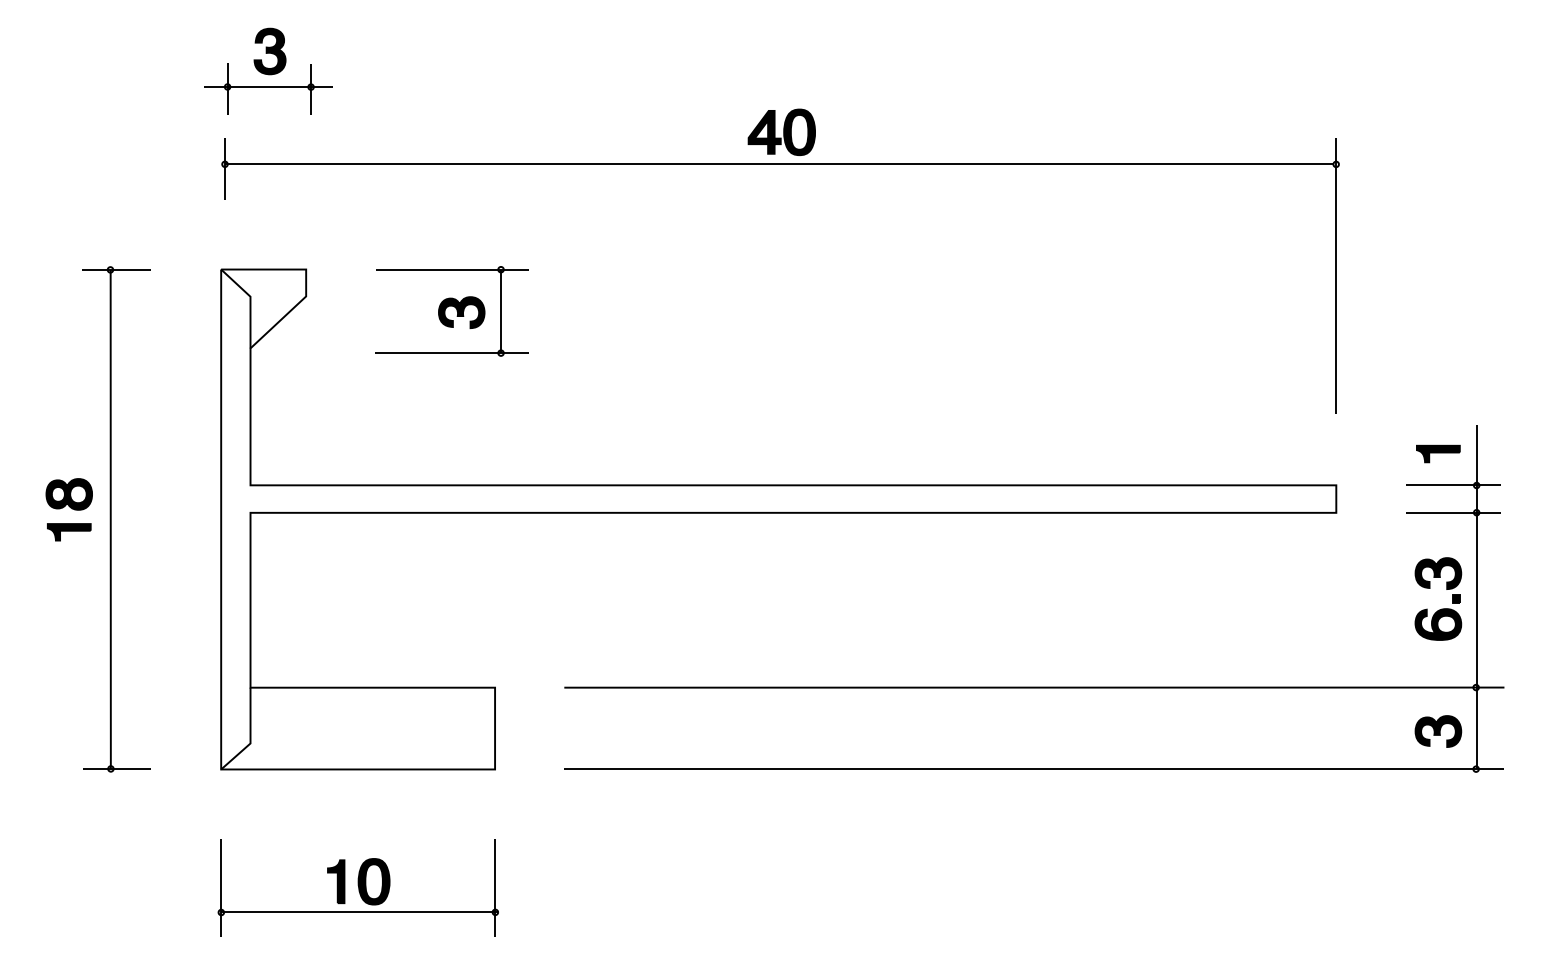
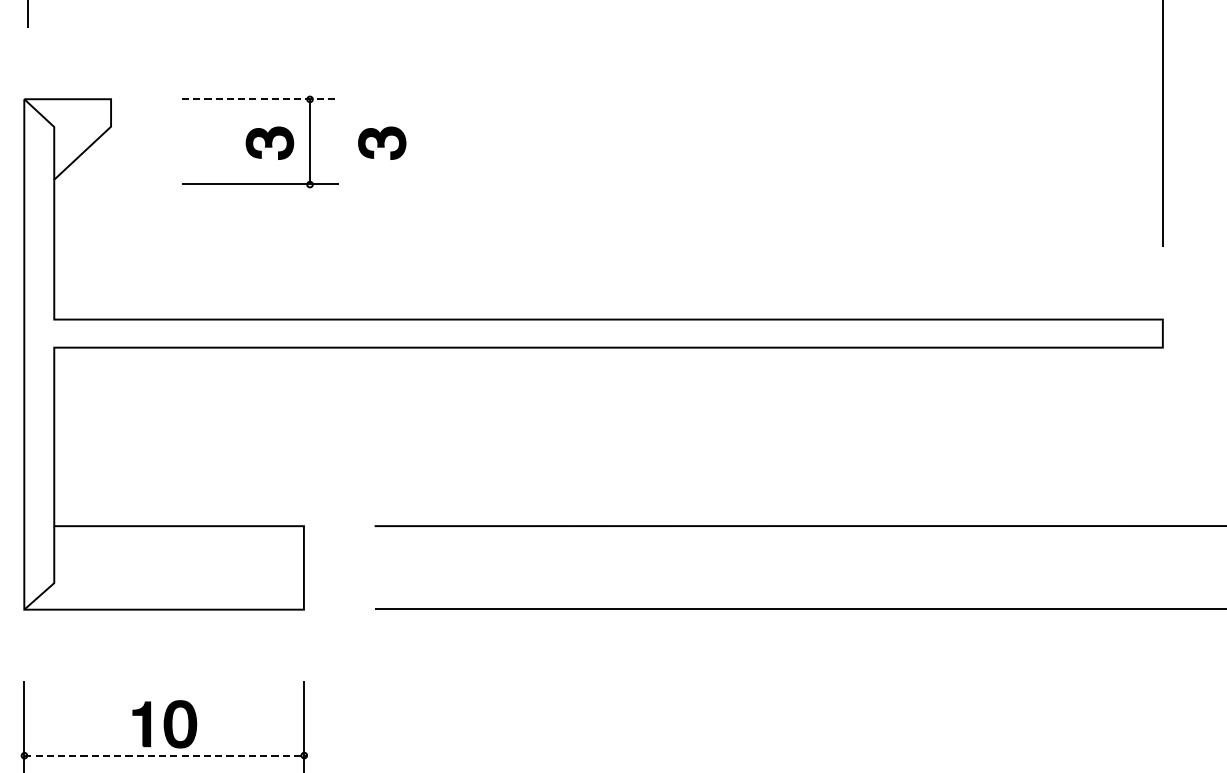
line: (452, 269) -> (260, 99), solid -> dashed
part: (571, 312) -> (381, 143), added
line: (359, 912) -> (165, 755), solid -> dashed

